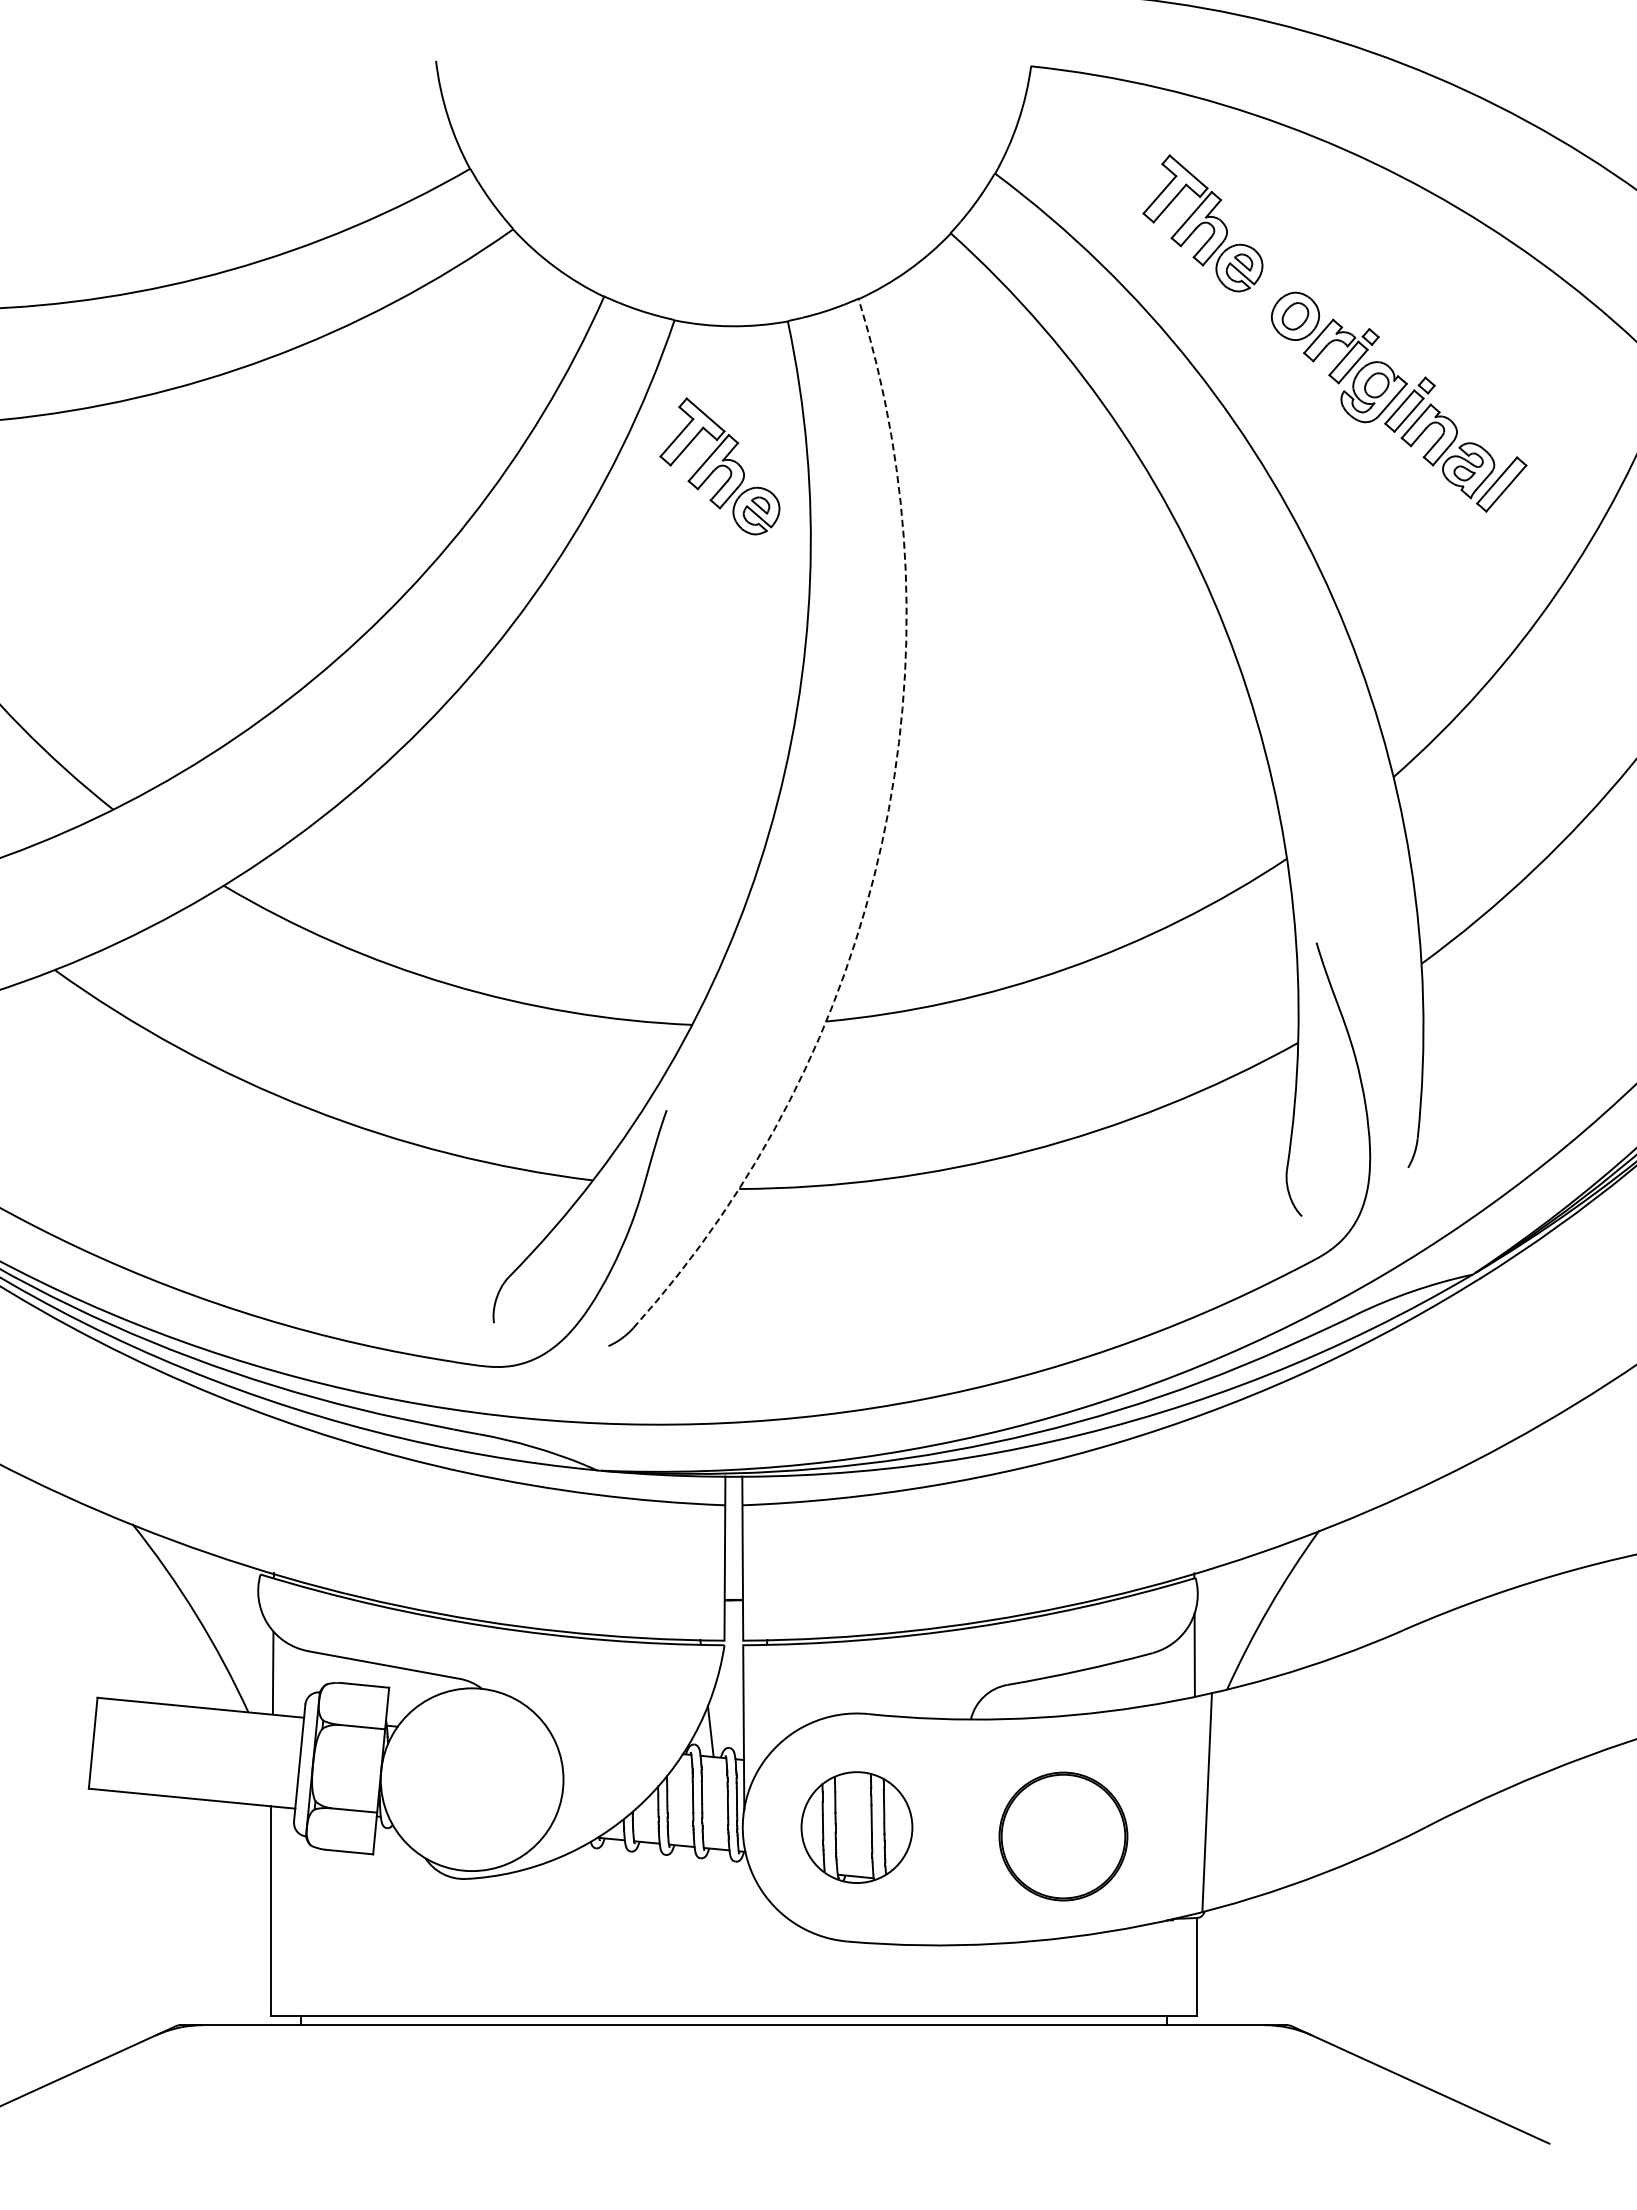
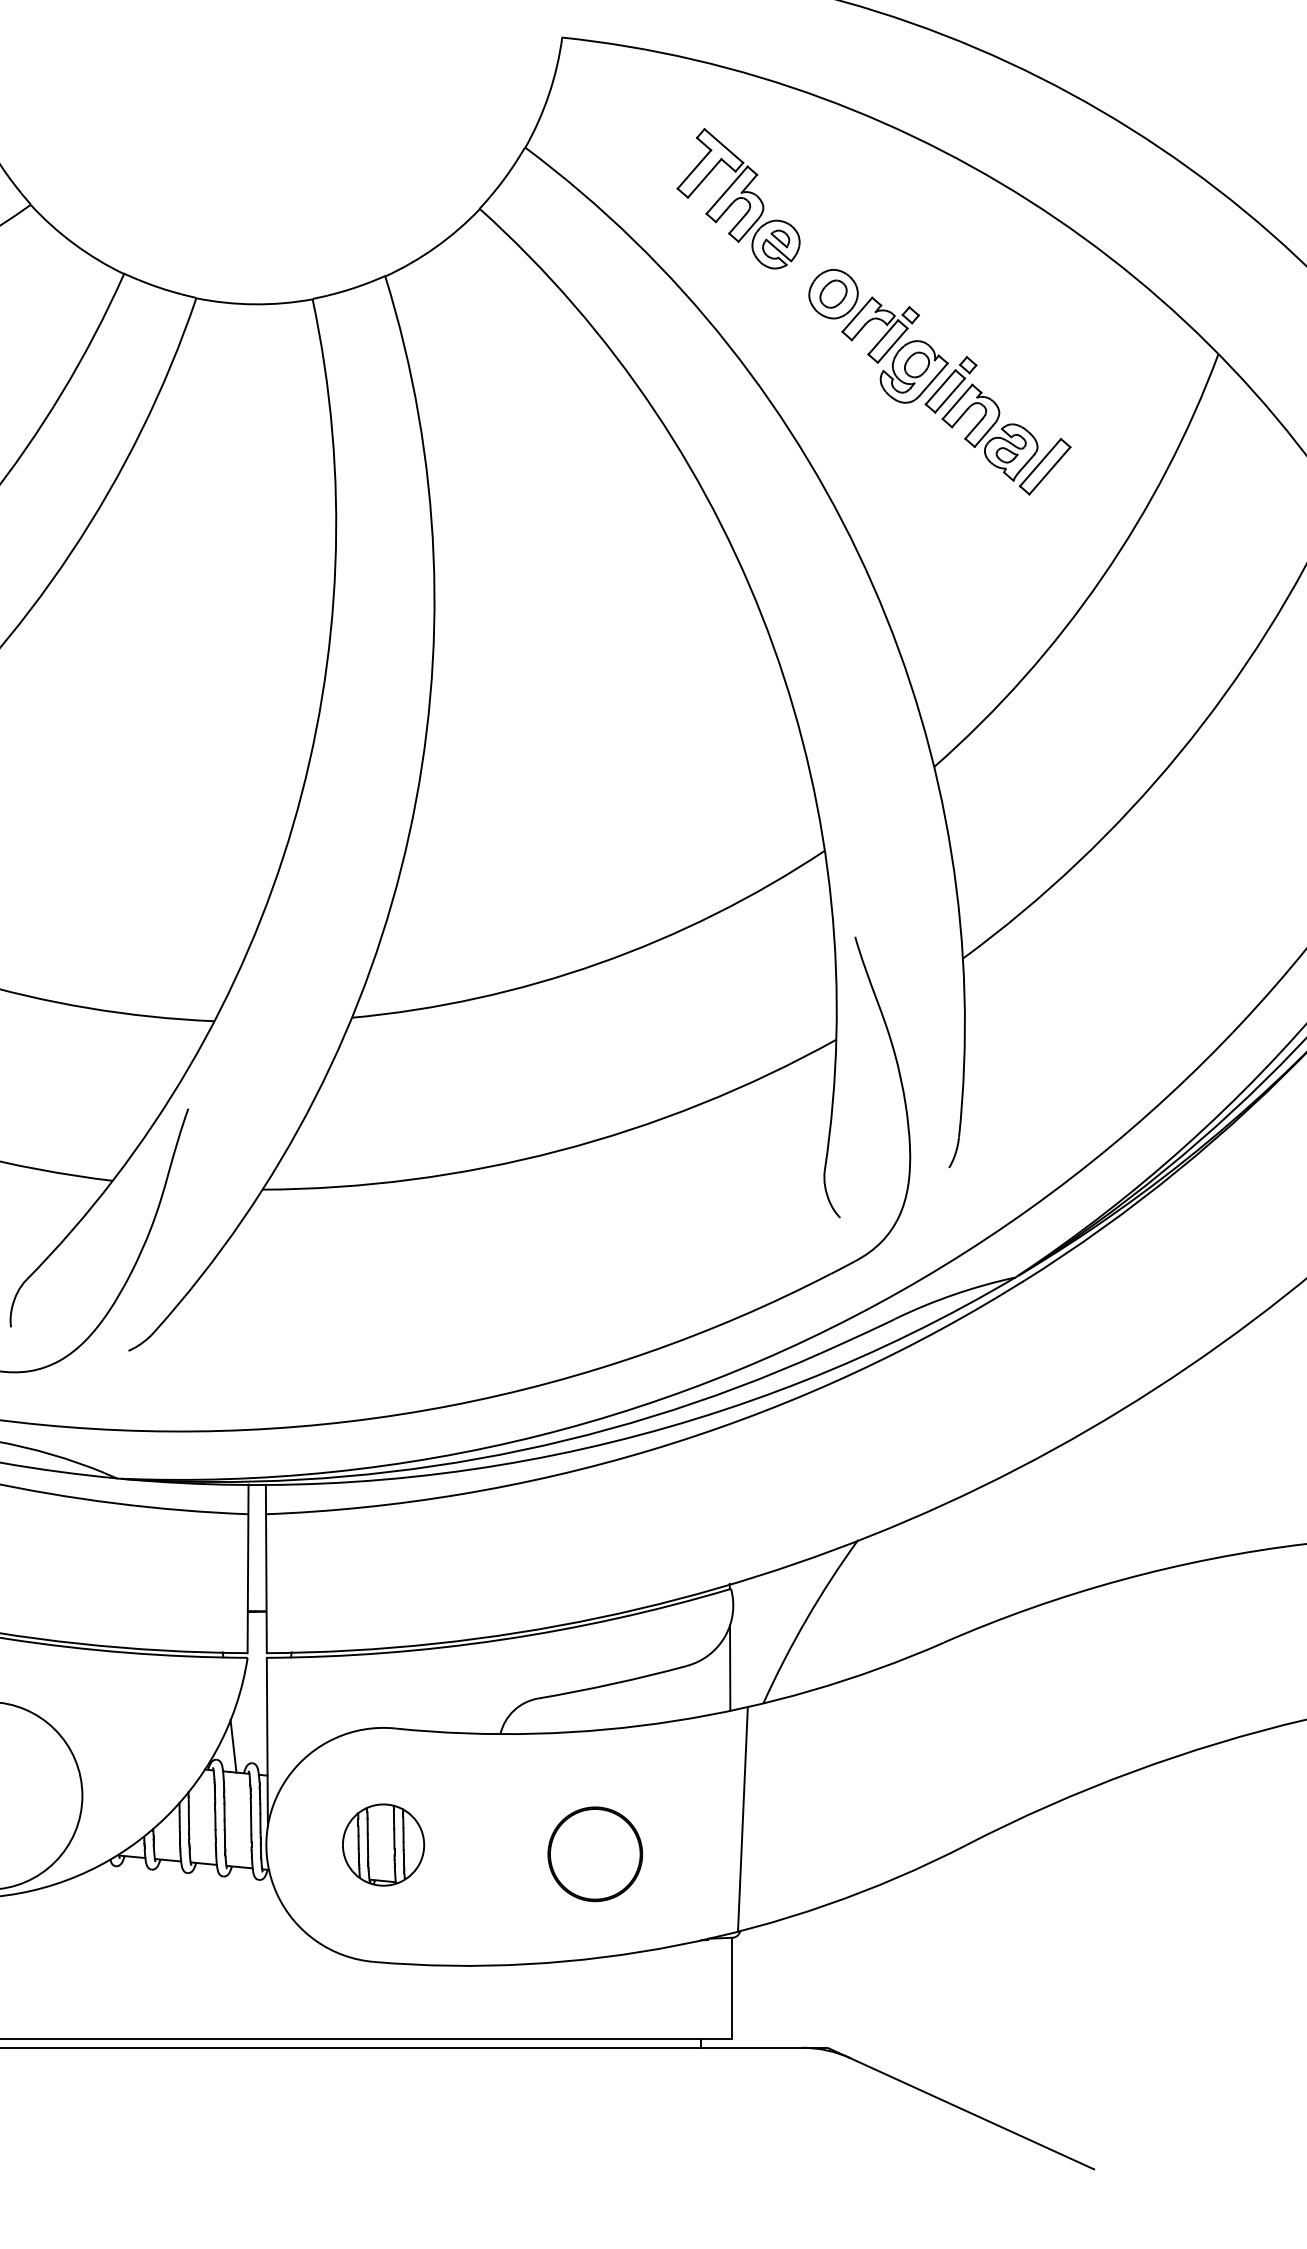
part: (719, 466) -> (242, 448), removed
arc: (882, 843) -> (409, 835), dashed -> solid
part: (856, 1827) -> (383, 1844), size x0.71
part: (1062, 1836) -> (594, 1854), size x0.71

